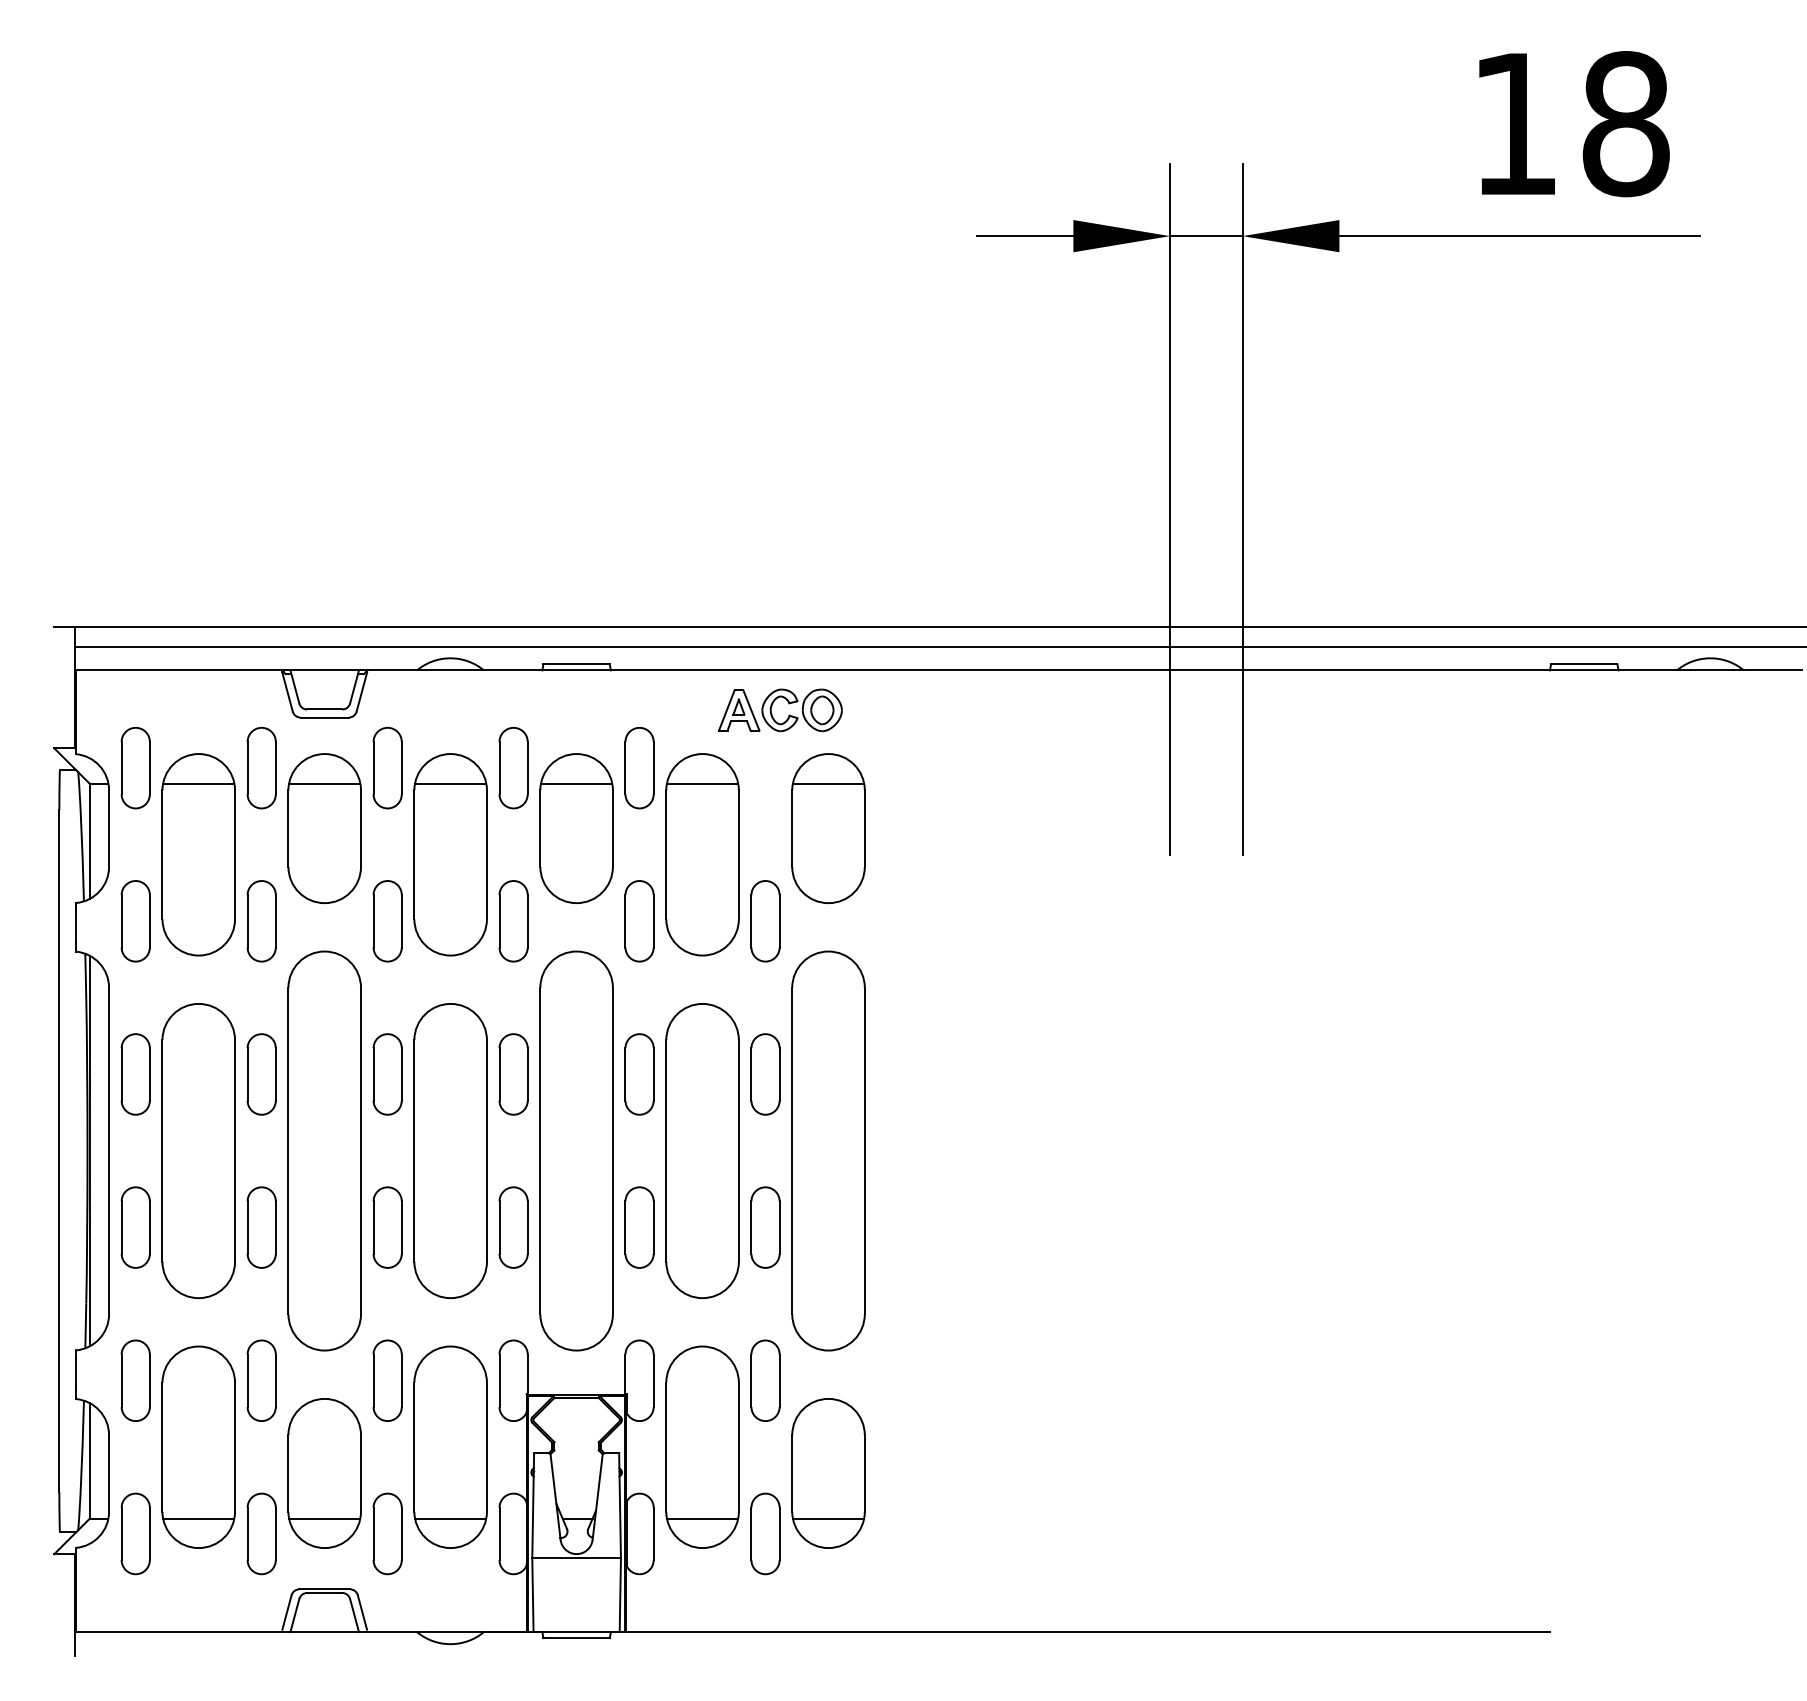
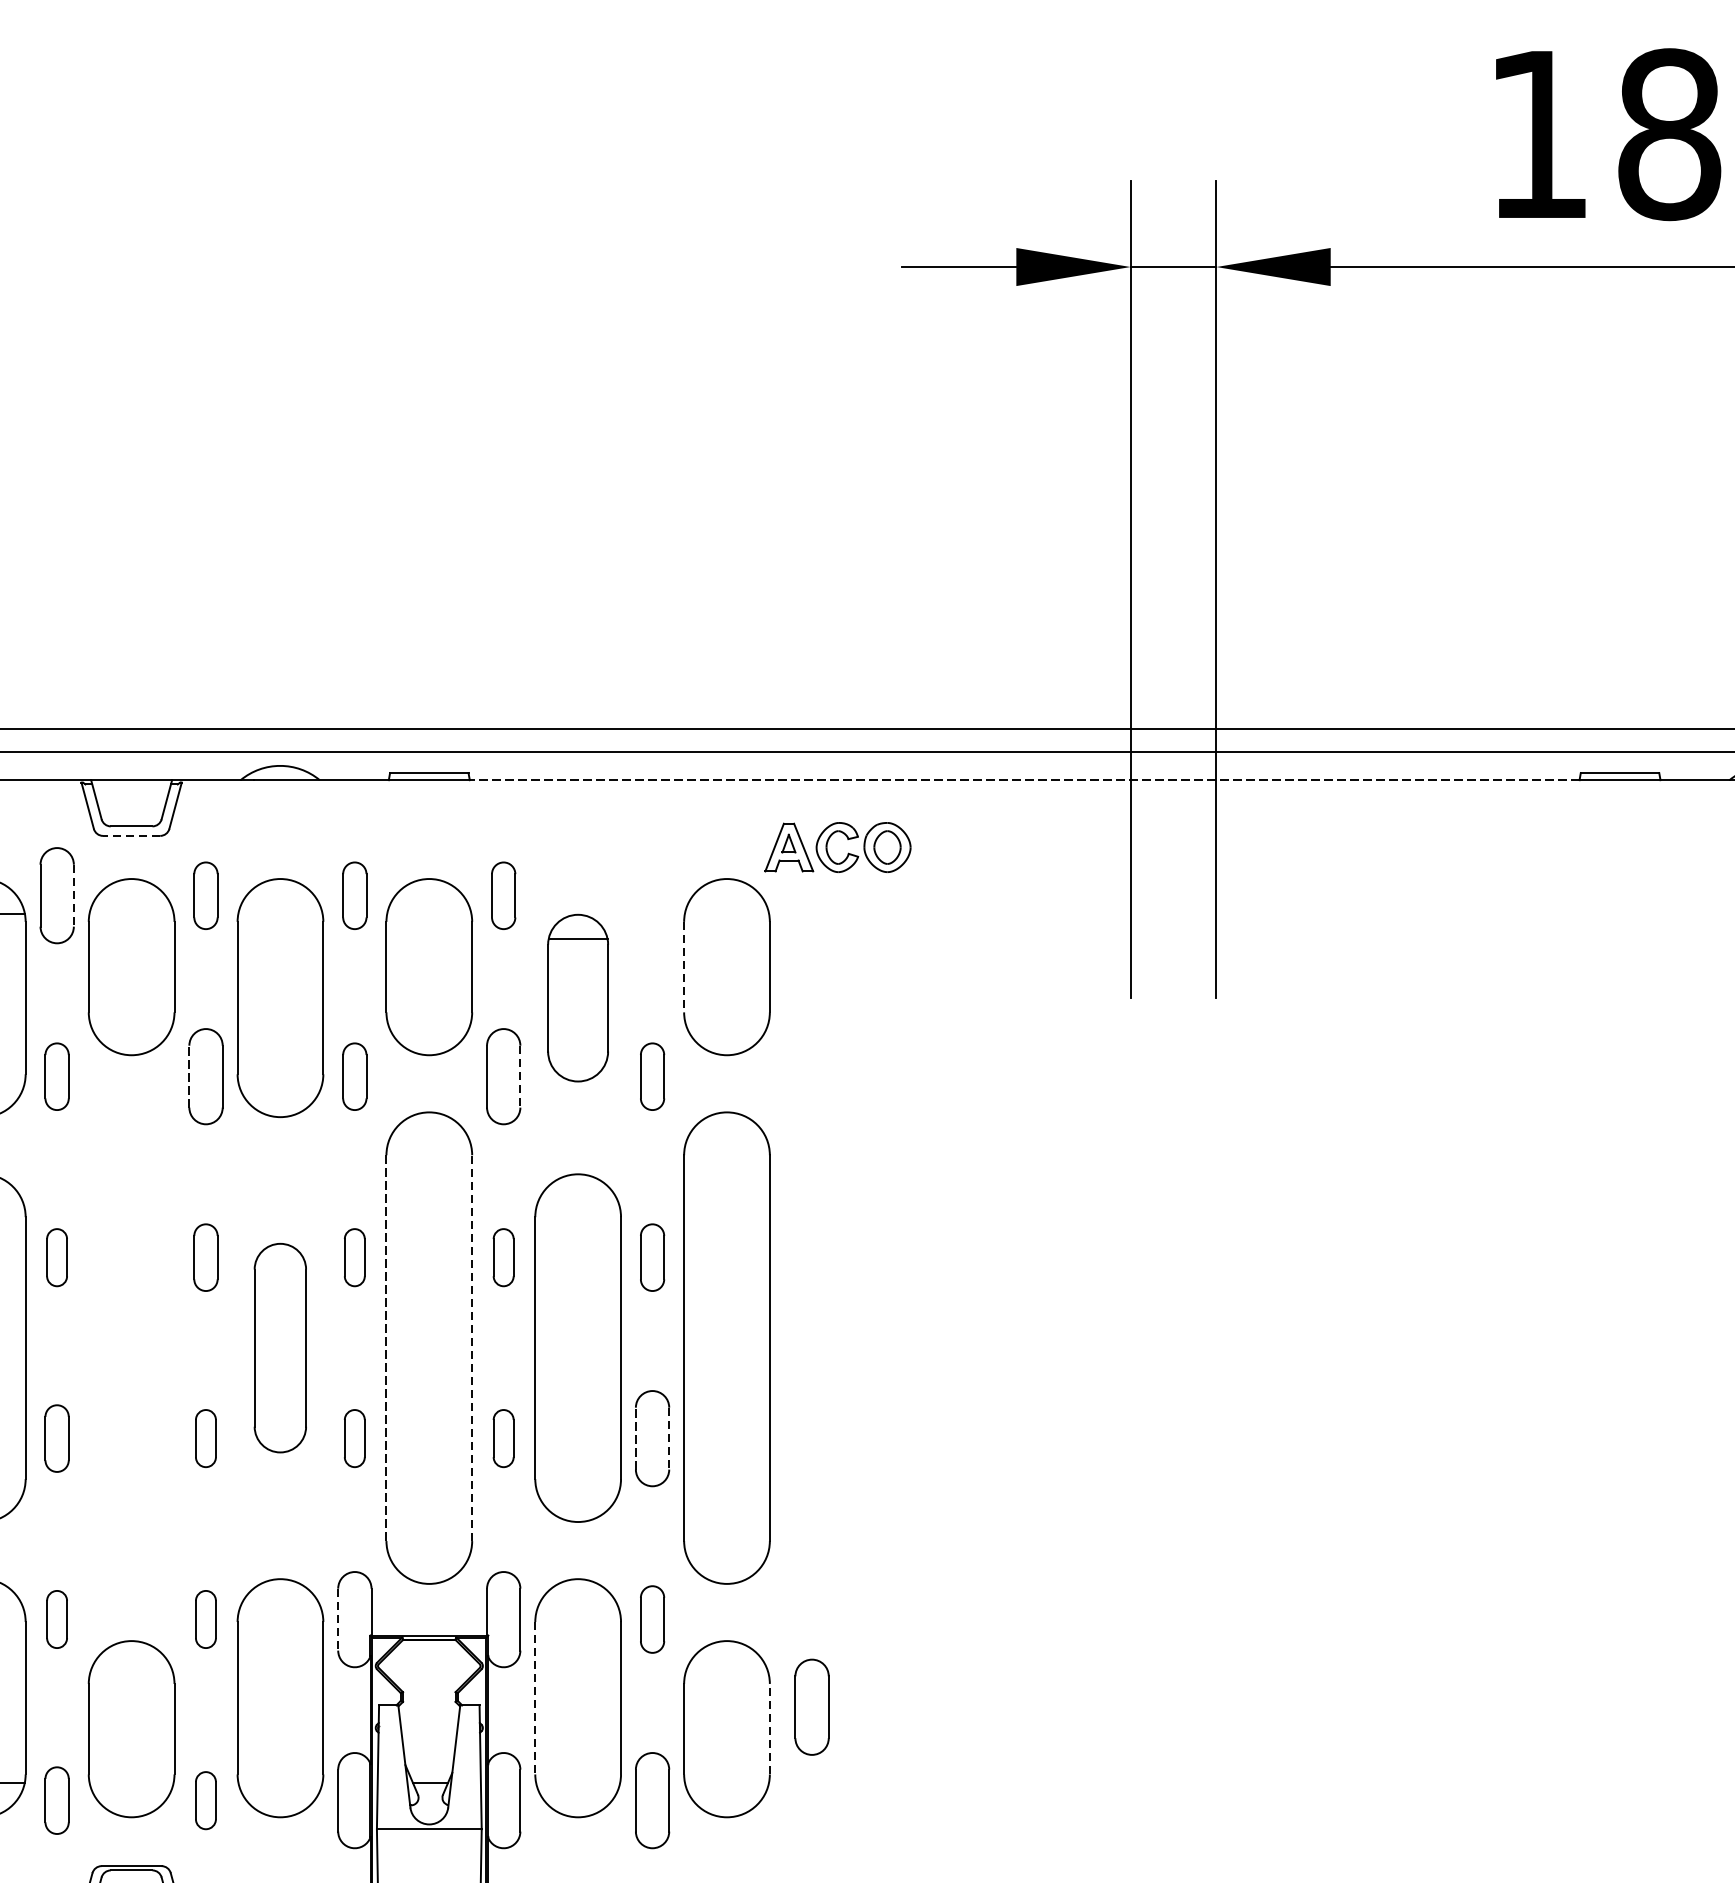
line: (1080, 670) -> (1024, 780), solid -> dashed
part: (772, 706) -> (828, 842), moved
line: (324, 717) -> (131, 835), solid -> dashed
line: (275, 768) -> (73, 896), solid -> dashed
part: (387, 768) -> (205, 896), size x0.7
part: (513, 768) -> (354, 896), size x0.7
part: (639, 768) -> (503, 896), size x0.7
line: (324, 783) -> (131, 913), removed
line: (450, 783) -> (280, 913), removed
line: (576, 783) -> (429, 913), removed
line: (828, 783) -> (726, 913), removed
line: (792, 829) -> (684, 968), solid -> dashed
part: (702, 854) -> (578, 997), size x0.7
line: (373, 920) -> (189, 1075), solid -> dashed
part: (261, 921) -> (56, 1076), size x0.7
part: (513, 921) -> (354, 1076), size x0.7
line: (653, 921) -> (520, 1076), solid -> dashed
part: (765, 921) -> (652, 1076), size x0.7
part: (261, 1074) -> (56, 1257), size x0.6
part: (387, 1074) -> (205, 1257), size x0.7
part: (513, 1074) -> (354, 1257), size x0.6
part: (639, 1074) -> (503, 1257), size x0.6
part: (765, 1074) -> (652, 1257), size x0.7
part: (324, 1150) -> (131, 1347), removed
part: (450, 1150) -> (280, 1347), size x0.6
line: (612, 1150) -> (471, 1347), solid -> dashed
line: (540, 1151) -> (386, 1348), solid -> dashed
part: (261, 1227) -> (56, 1438), size x0.7
part: (387, 1227) -> (205, 1438), size x0.6
part: (513, 1227) -> (354, 1438), size x0.6
part: (639, 1227) -> (503, 1438), size x0.6
line: (751, 1227) -> (635, 1438), solid -> dashed
line: (779, 1228) -> (669, 1439), solid -> dashed
part: (261, 1380) -> (56, 1619), size x0.6
part: (387, 1380) -> (205, 1619), size x0.6
part: (765, 1380) -> (652, 1619), size x0.7
line: (499, 1381) -> (338, 1620), solid -> dashed
line: (666, 1447) -> (535, 1698), solid -> dashed
part: (900, 1454) -> (812, 1706), added
line: (864, 1472) -> (769, 1728), solid -> dashed
line: (324, 1518) -> (131, 1782), removed
line: (450, 1518) -> (280, 1782), removed
line: (702, 1518) -> (578, 1782), removed
line: (828, 1518) -> (726, 1782), removed
part: (261, 1533) -> (56, 1800), size x0.7
part: (387, 1533) -> (205, 1800), size x0.6

